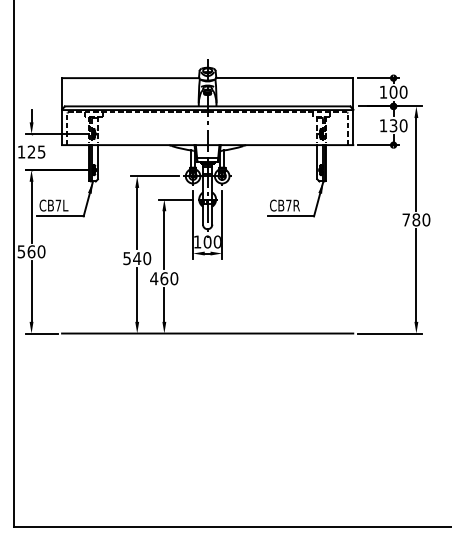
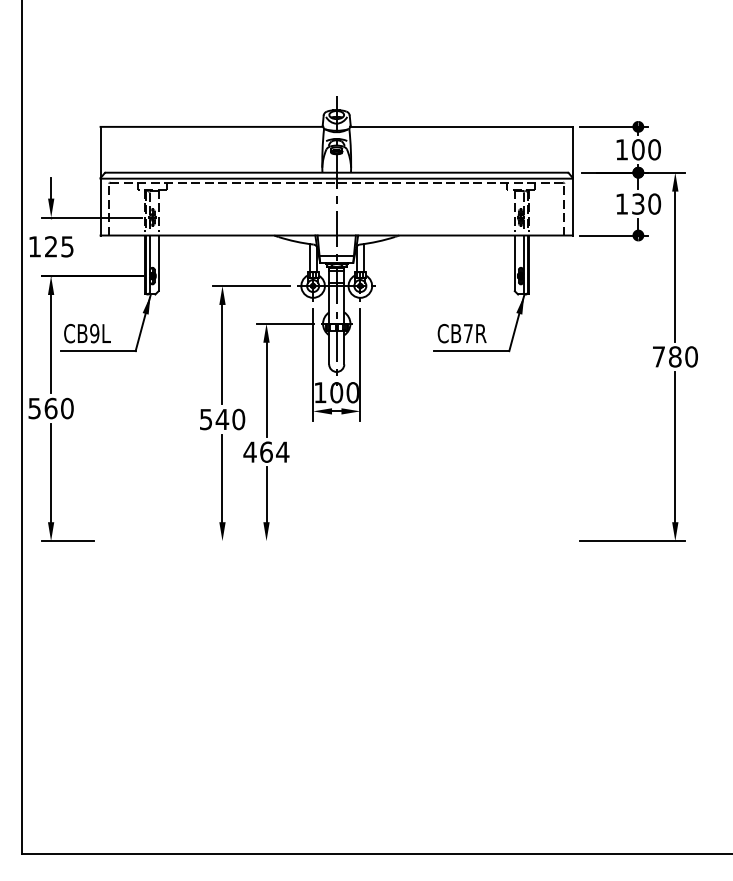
text: (58, 205) -> (94, 333), CB7L -> CB9L
text: (174, 278) -> (282, 451), 460 -> 464
line: (207, 333) -> (336, 541), removed

